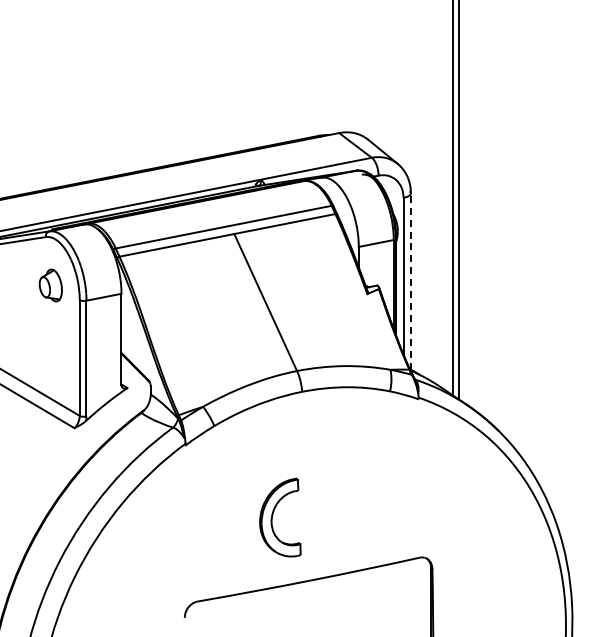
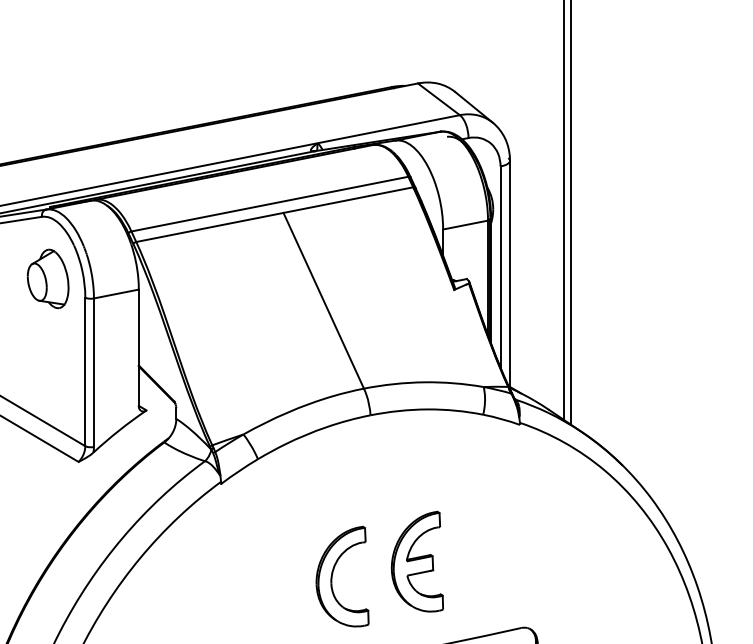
line: (410, 281) -> (509, 273), dashed -> solid
part: (50, 285) -> (47, 278), size x1.43
part: (338, 505) -> (417, 561), added

